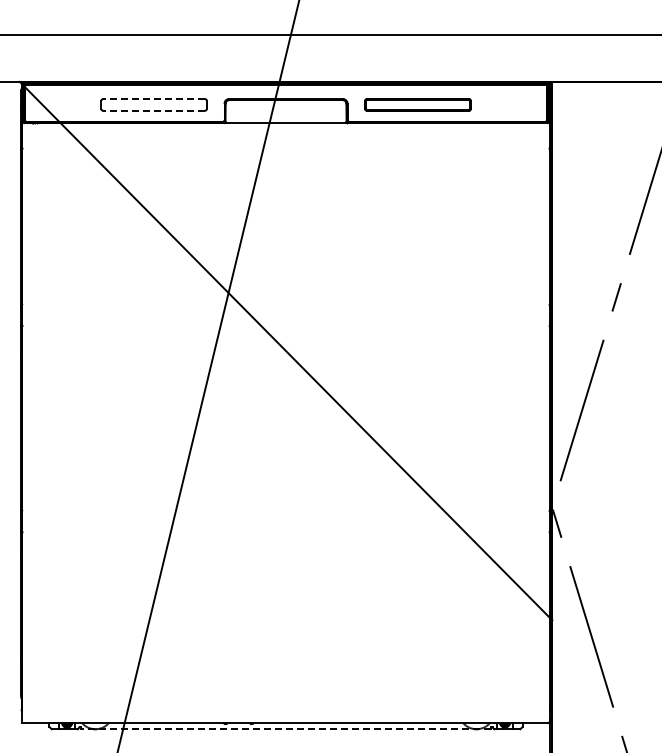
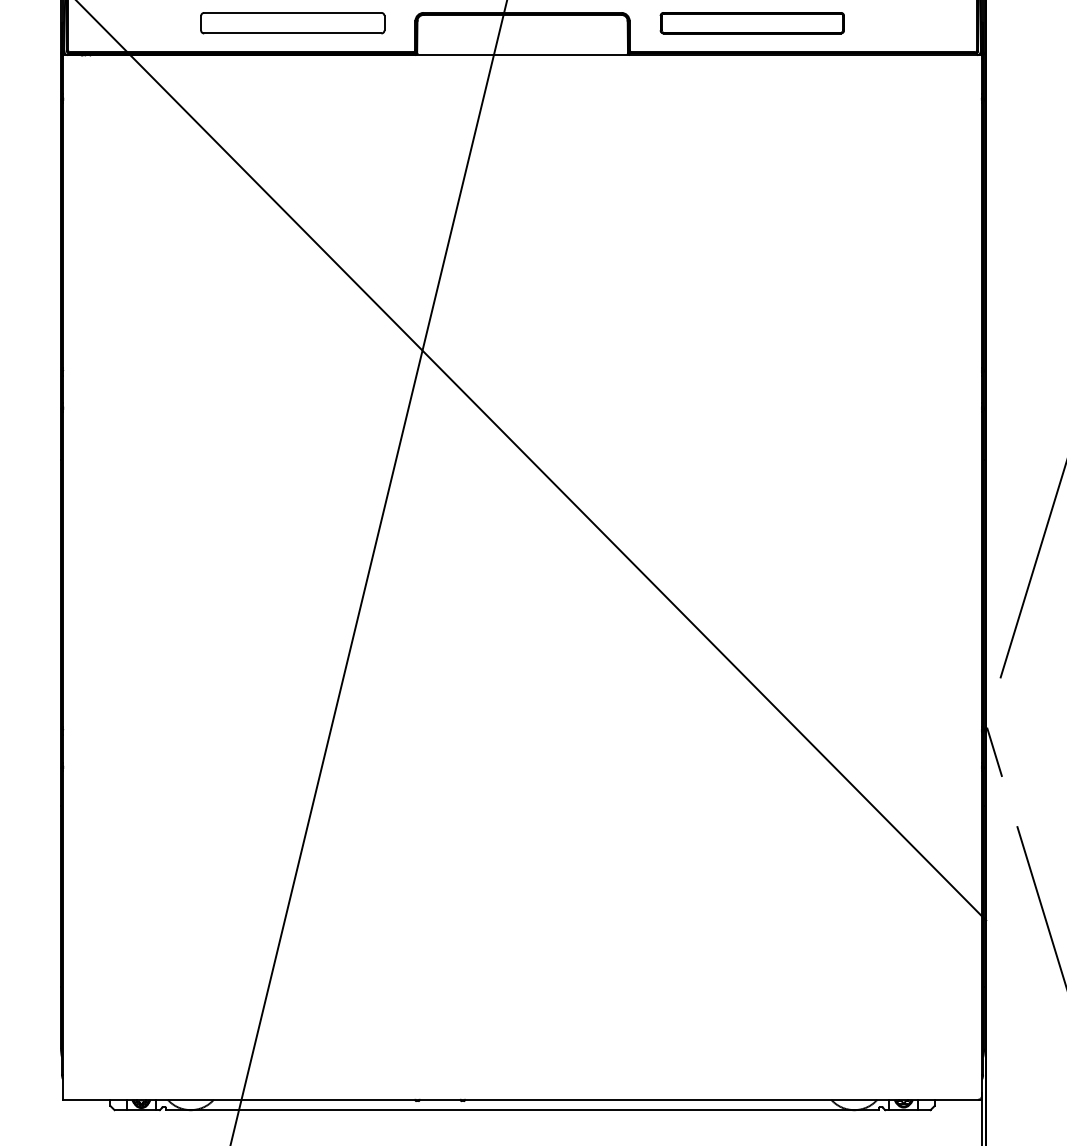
line: (154, 99) -> (293, 13), dashed -> solid
line: (154, 110) -> (293, 32), dashed -> solid
line: (286, 729) -> (523, 1110), dashed -> solid

